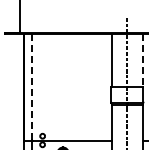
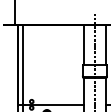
line: (142, 60) -> (106, 45), dashed -> solid
line: (31, 86) -> (23, 64), dashed -> solid

